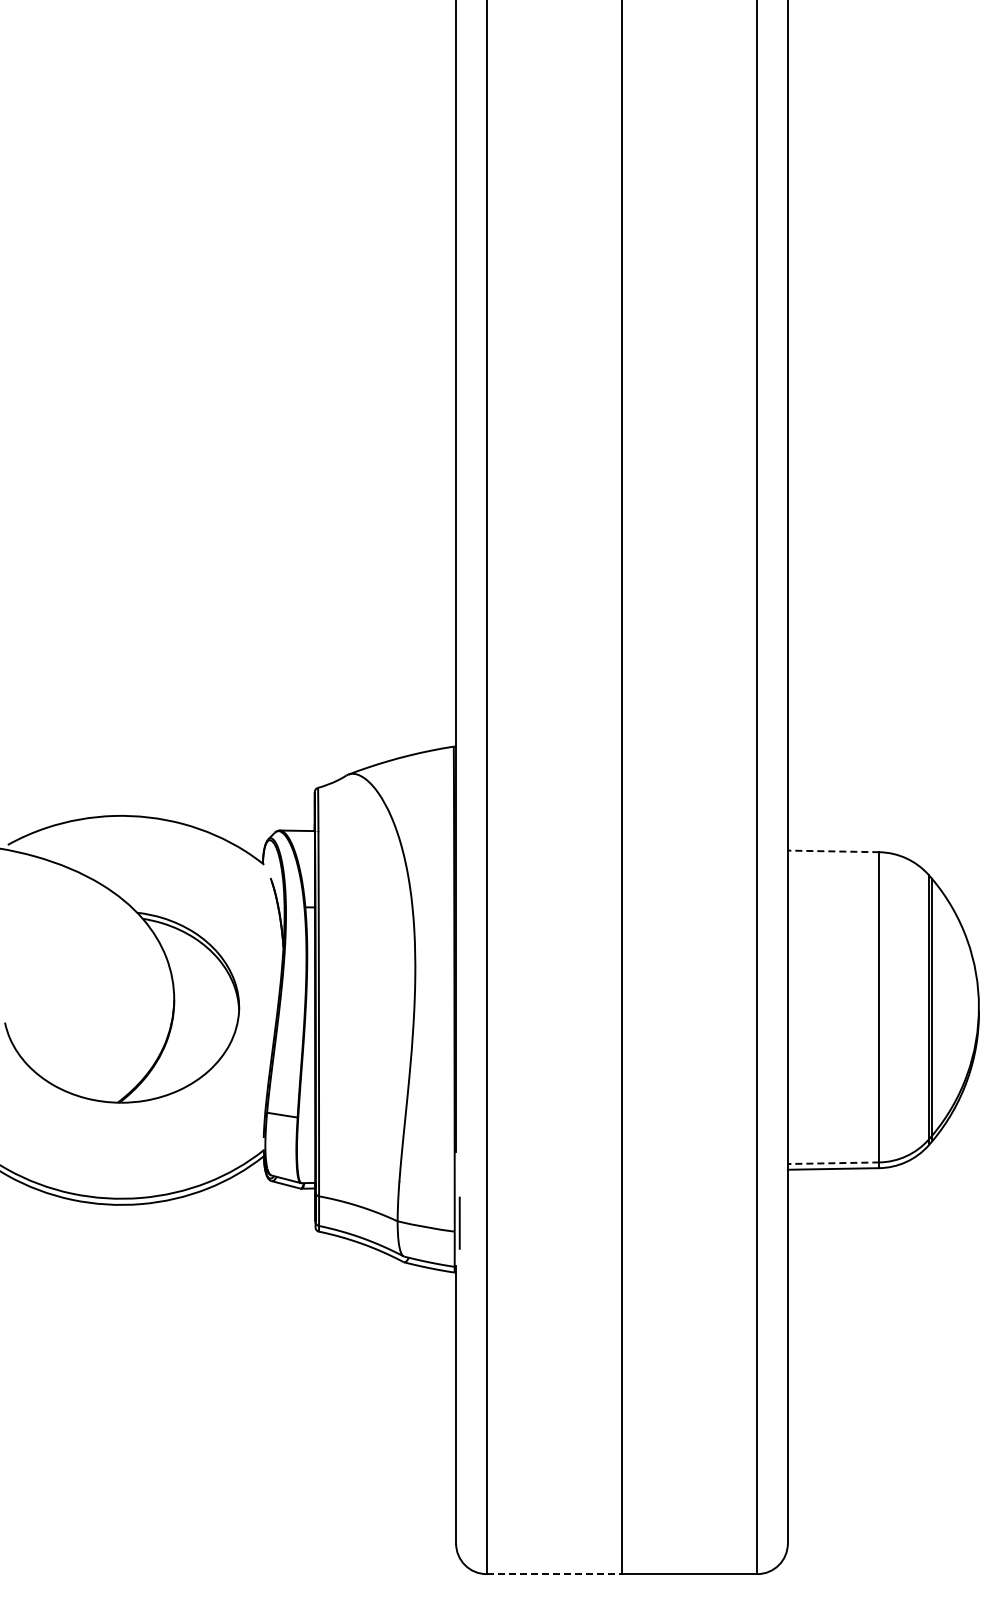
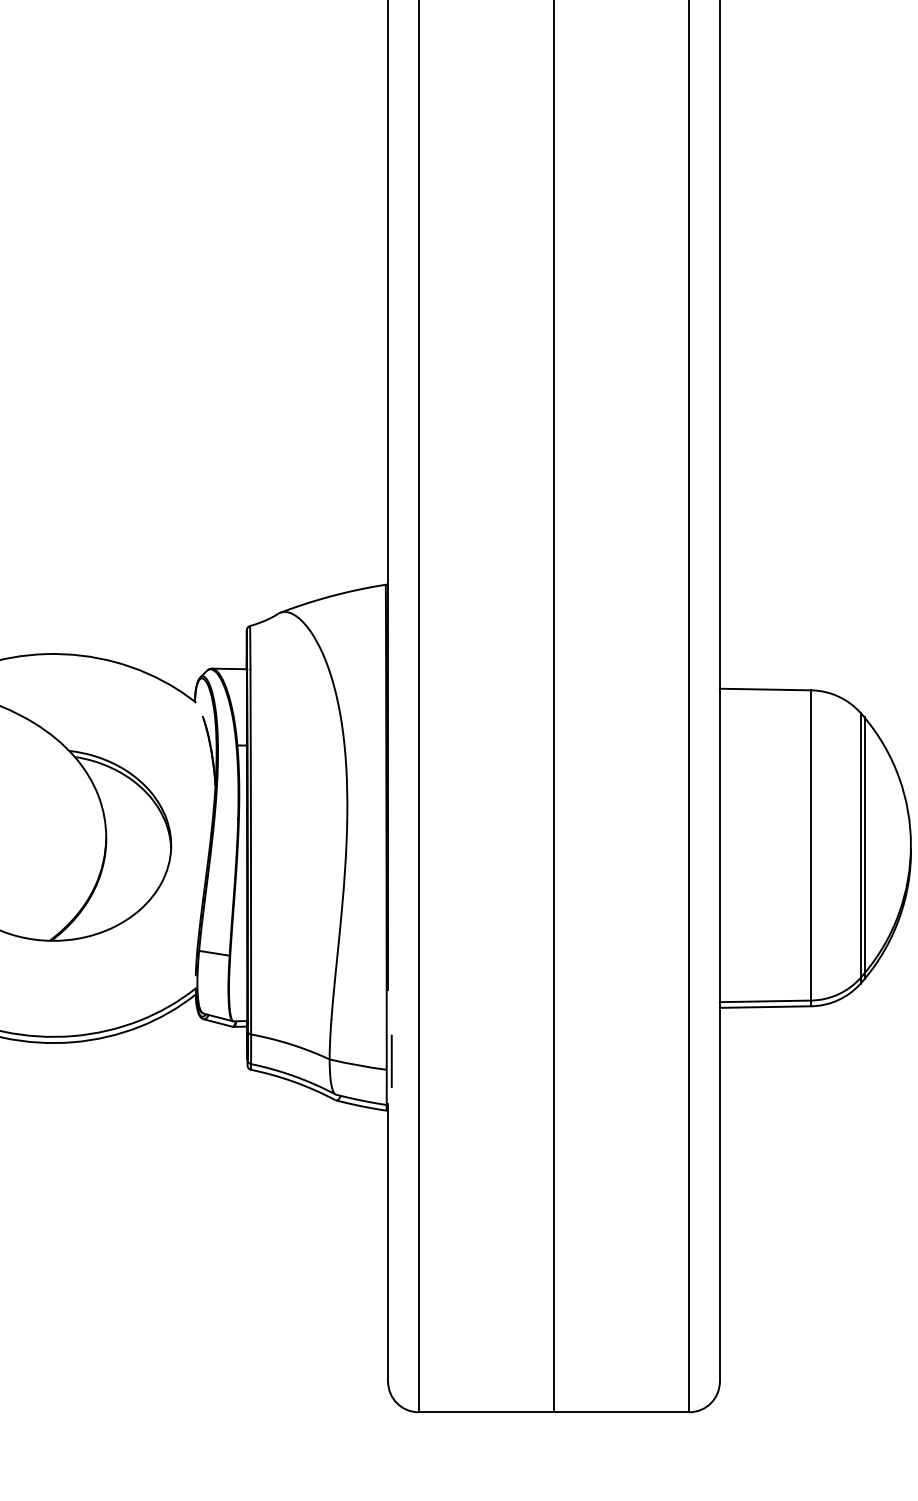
line: (833, 851) -> (765, 689), dashed -> solid
line: (833, 1163) -> (765, 1001), dashed -> solid
line: (554, 1574) -> (486, 1412), dashed -> solid

